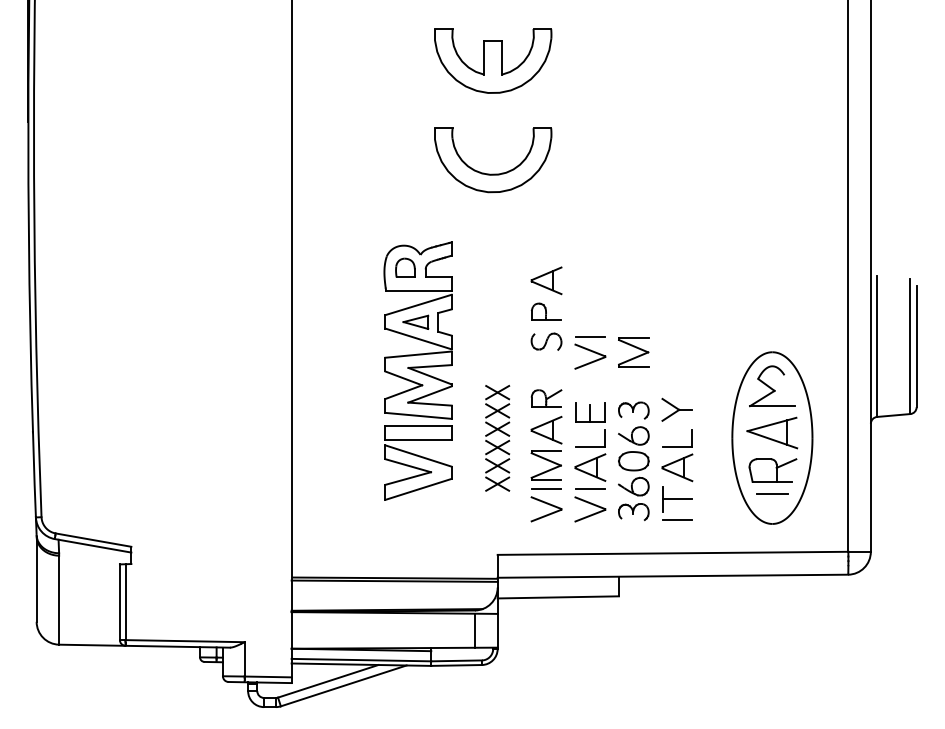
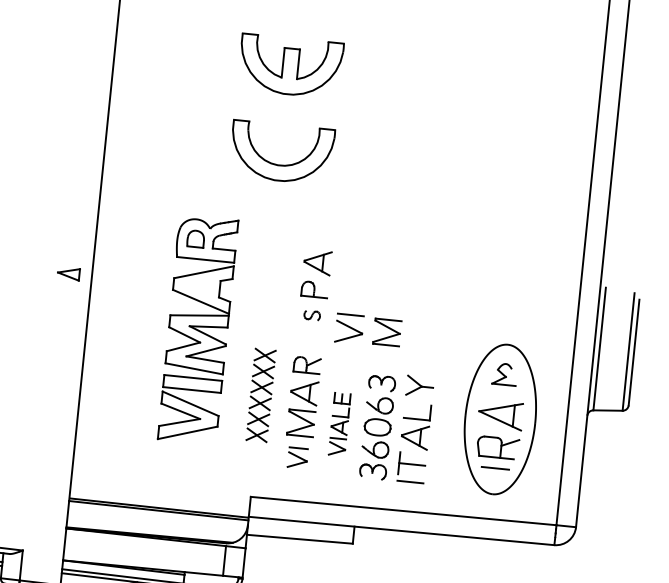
part: (415, 321) -> (68, 273), moved
part: (546, 341) -> (312, 315), size x0.6
part: (772, 386) -> (505, 374), size x0.6
part: (590, 462) -> (339, 424), size x0.6
part: (546, 505) -> (297, 458), size x0.7

